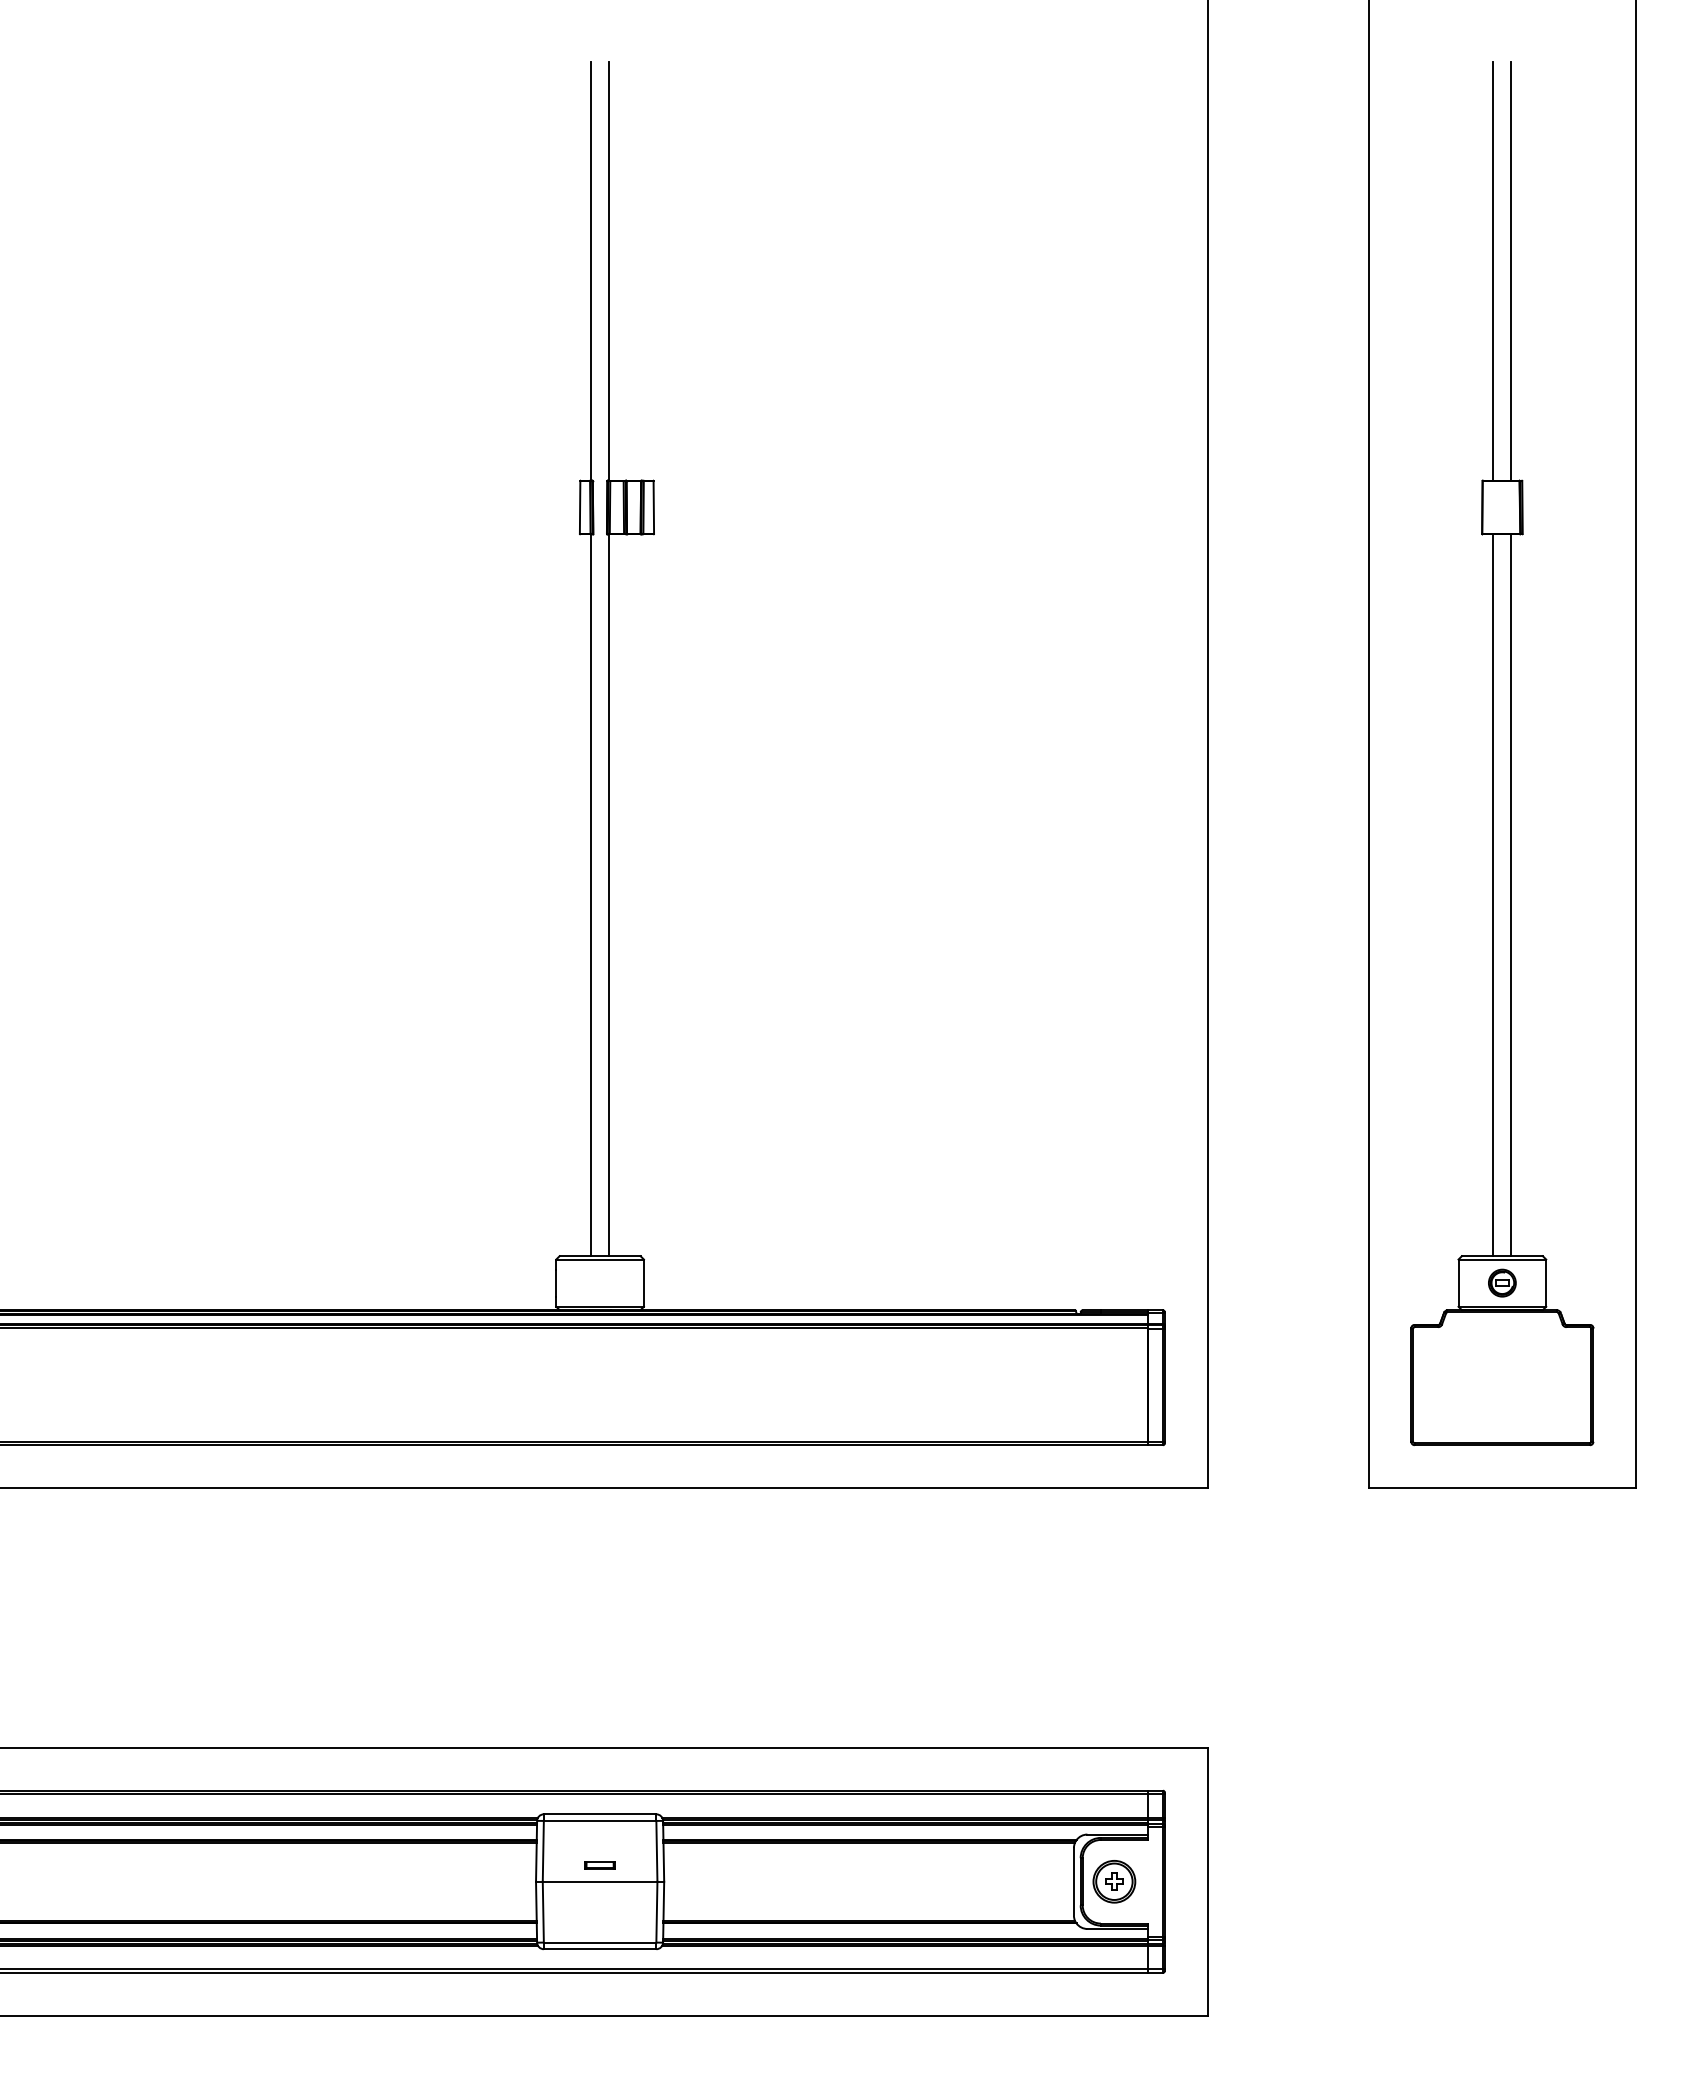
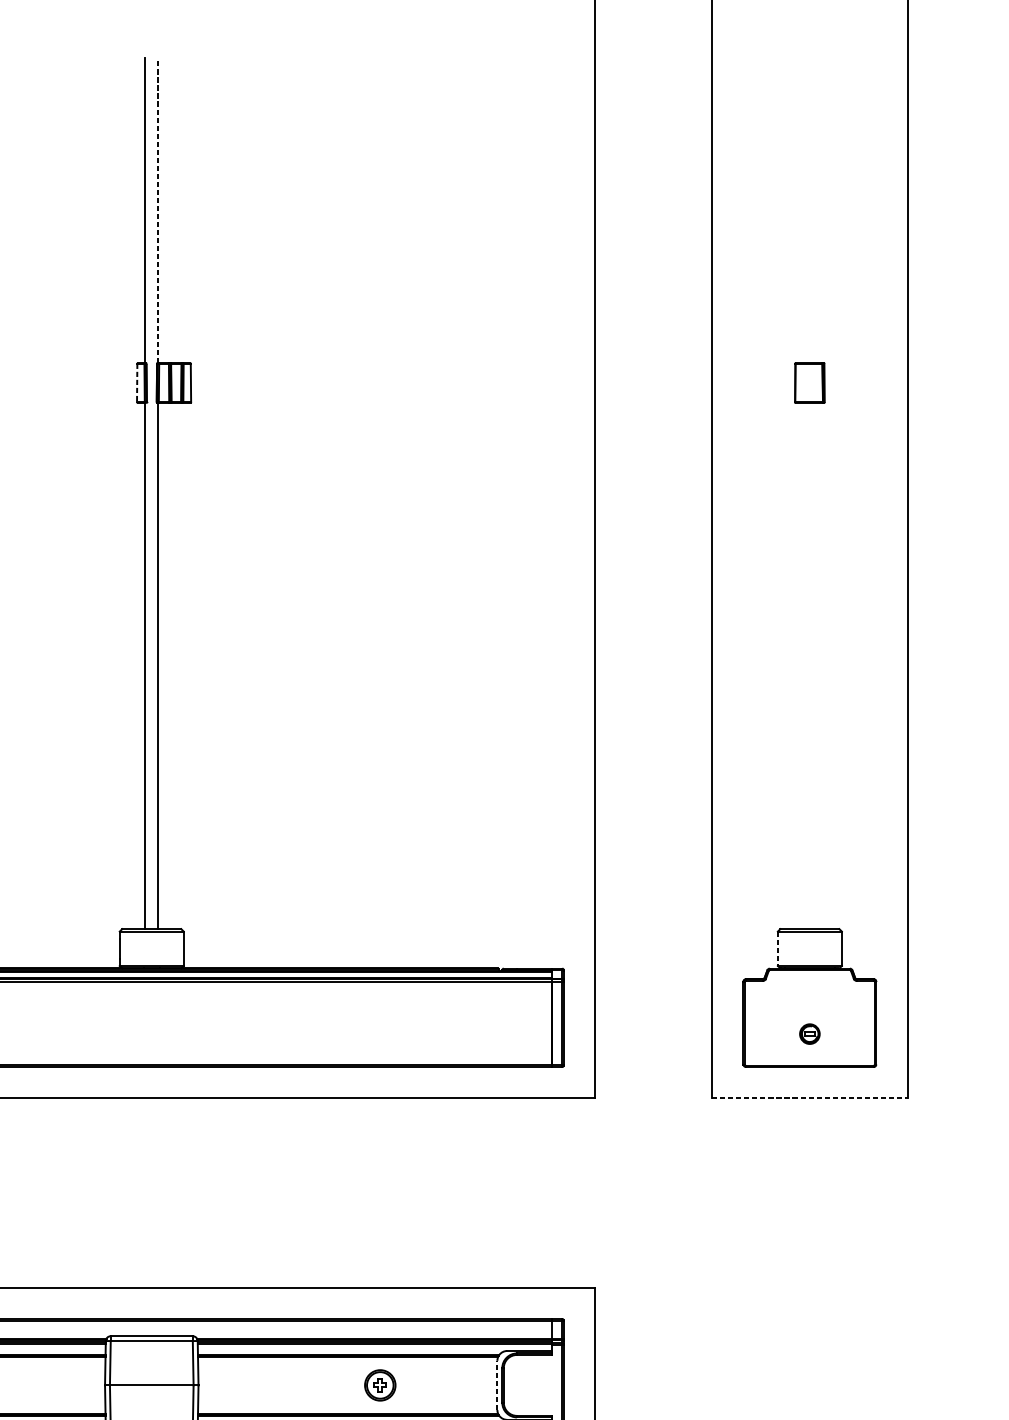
line: (609, 270) -> (158, 210), solid -> dashed
line: (1493, 271) -> (803, 210), removed
line: (1511, 271) -> (816, 210), removed
line: (580, 507) -> (137, 383), solid -> dashed
line: (1493, 895) -> (803, 666), removed
line: (1511, 895) -> (816, 666), removed
part: (1502, 1282) -> (809, 1033), moved
line: (1458, 1283) -> (777, 949), solid -> dashed
line: (1502, 1488) -> (809, 1098), solid -> dashed
part: (599, 1865) -> (151, 1373), removed
line: (1073, 1881) -> (497, 1385), solid -> dashed
part: (1114, 1881) -> (380, 1385), moved

